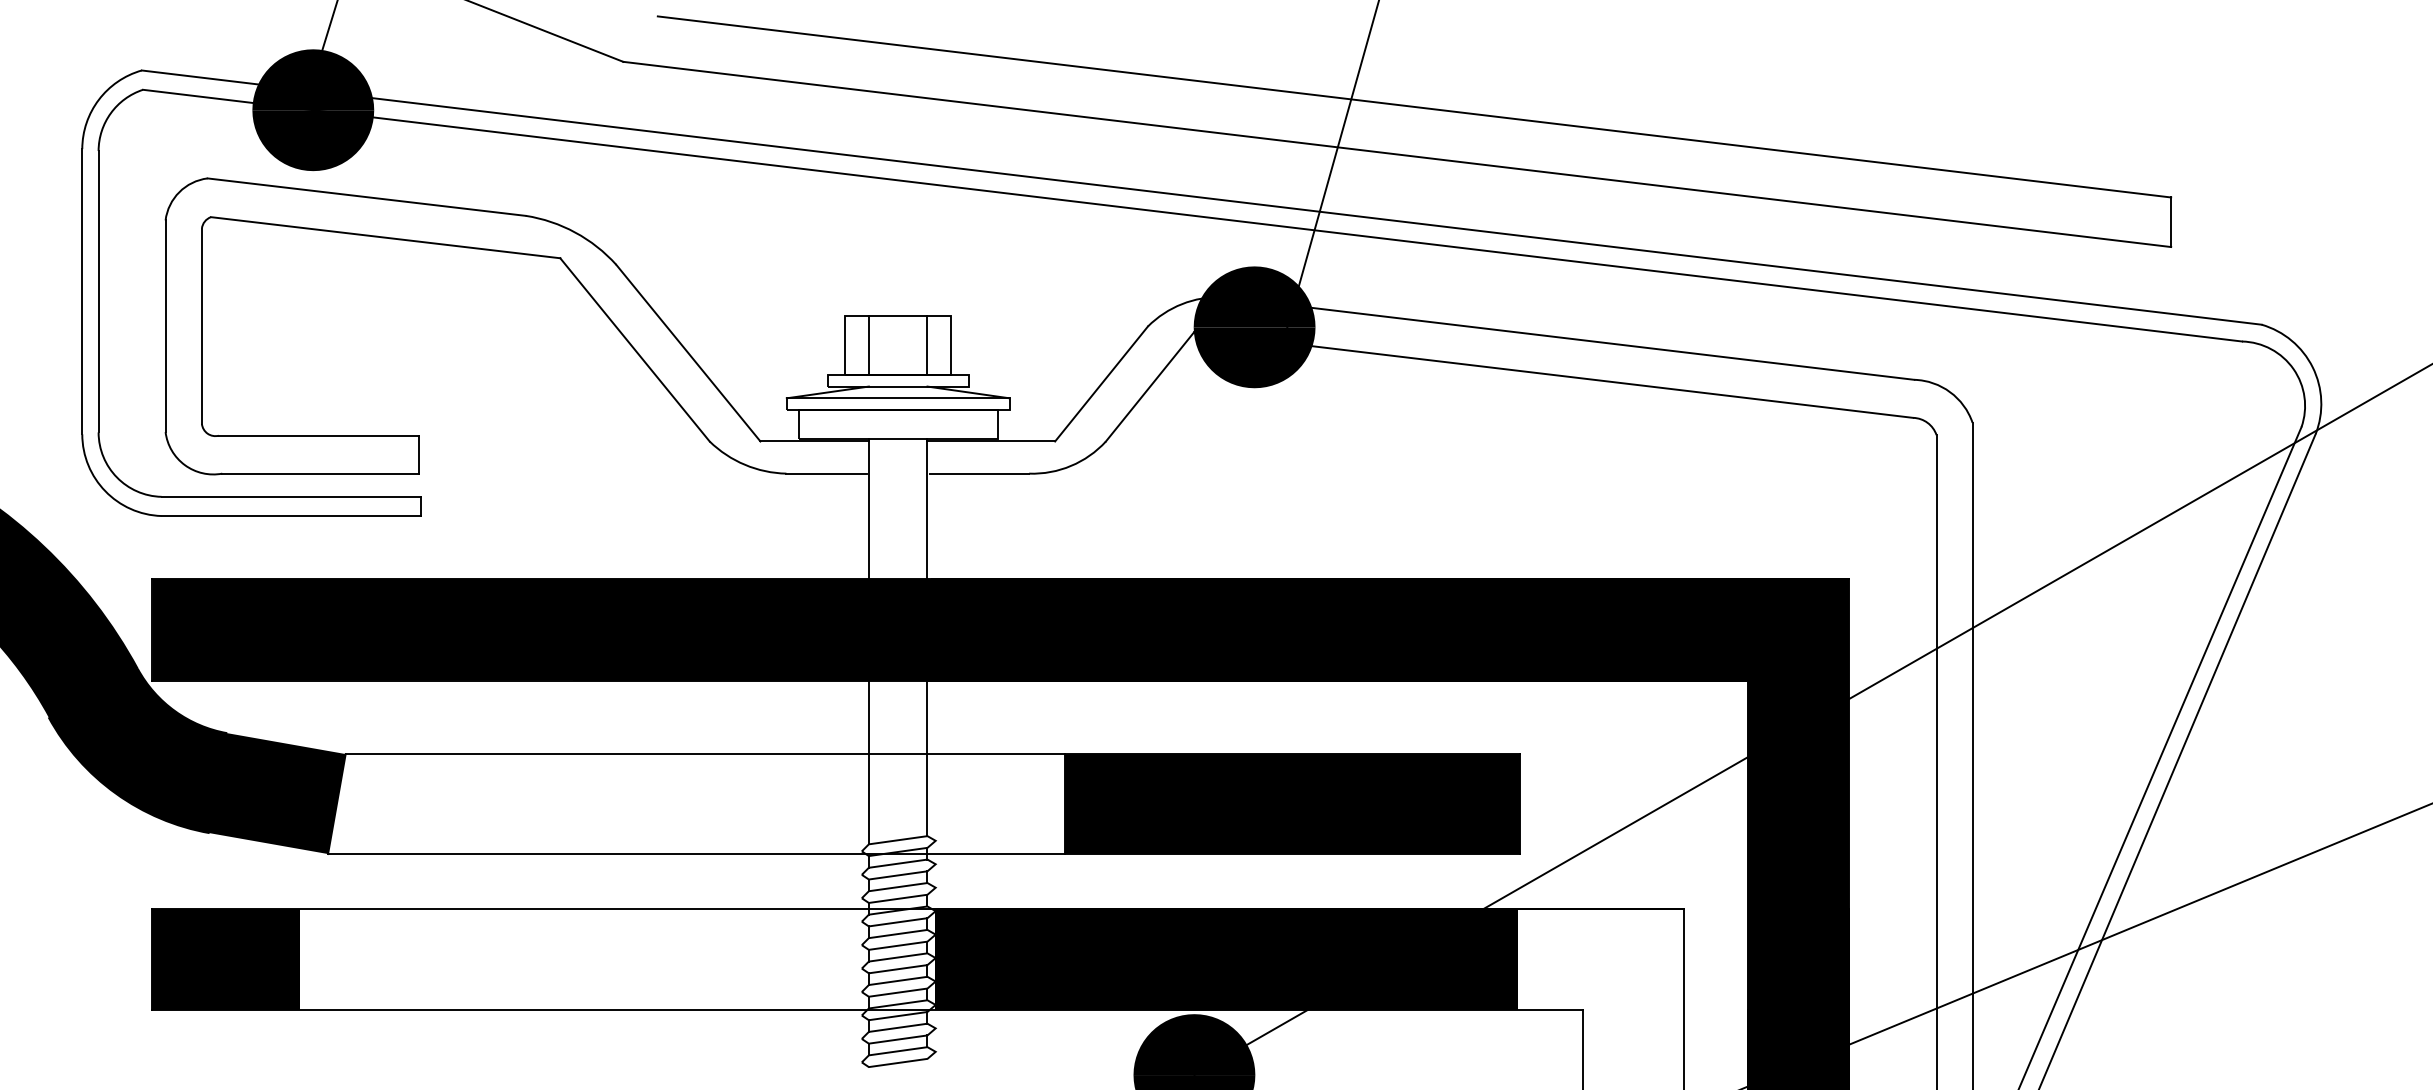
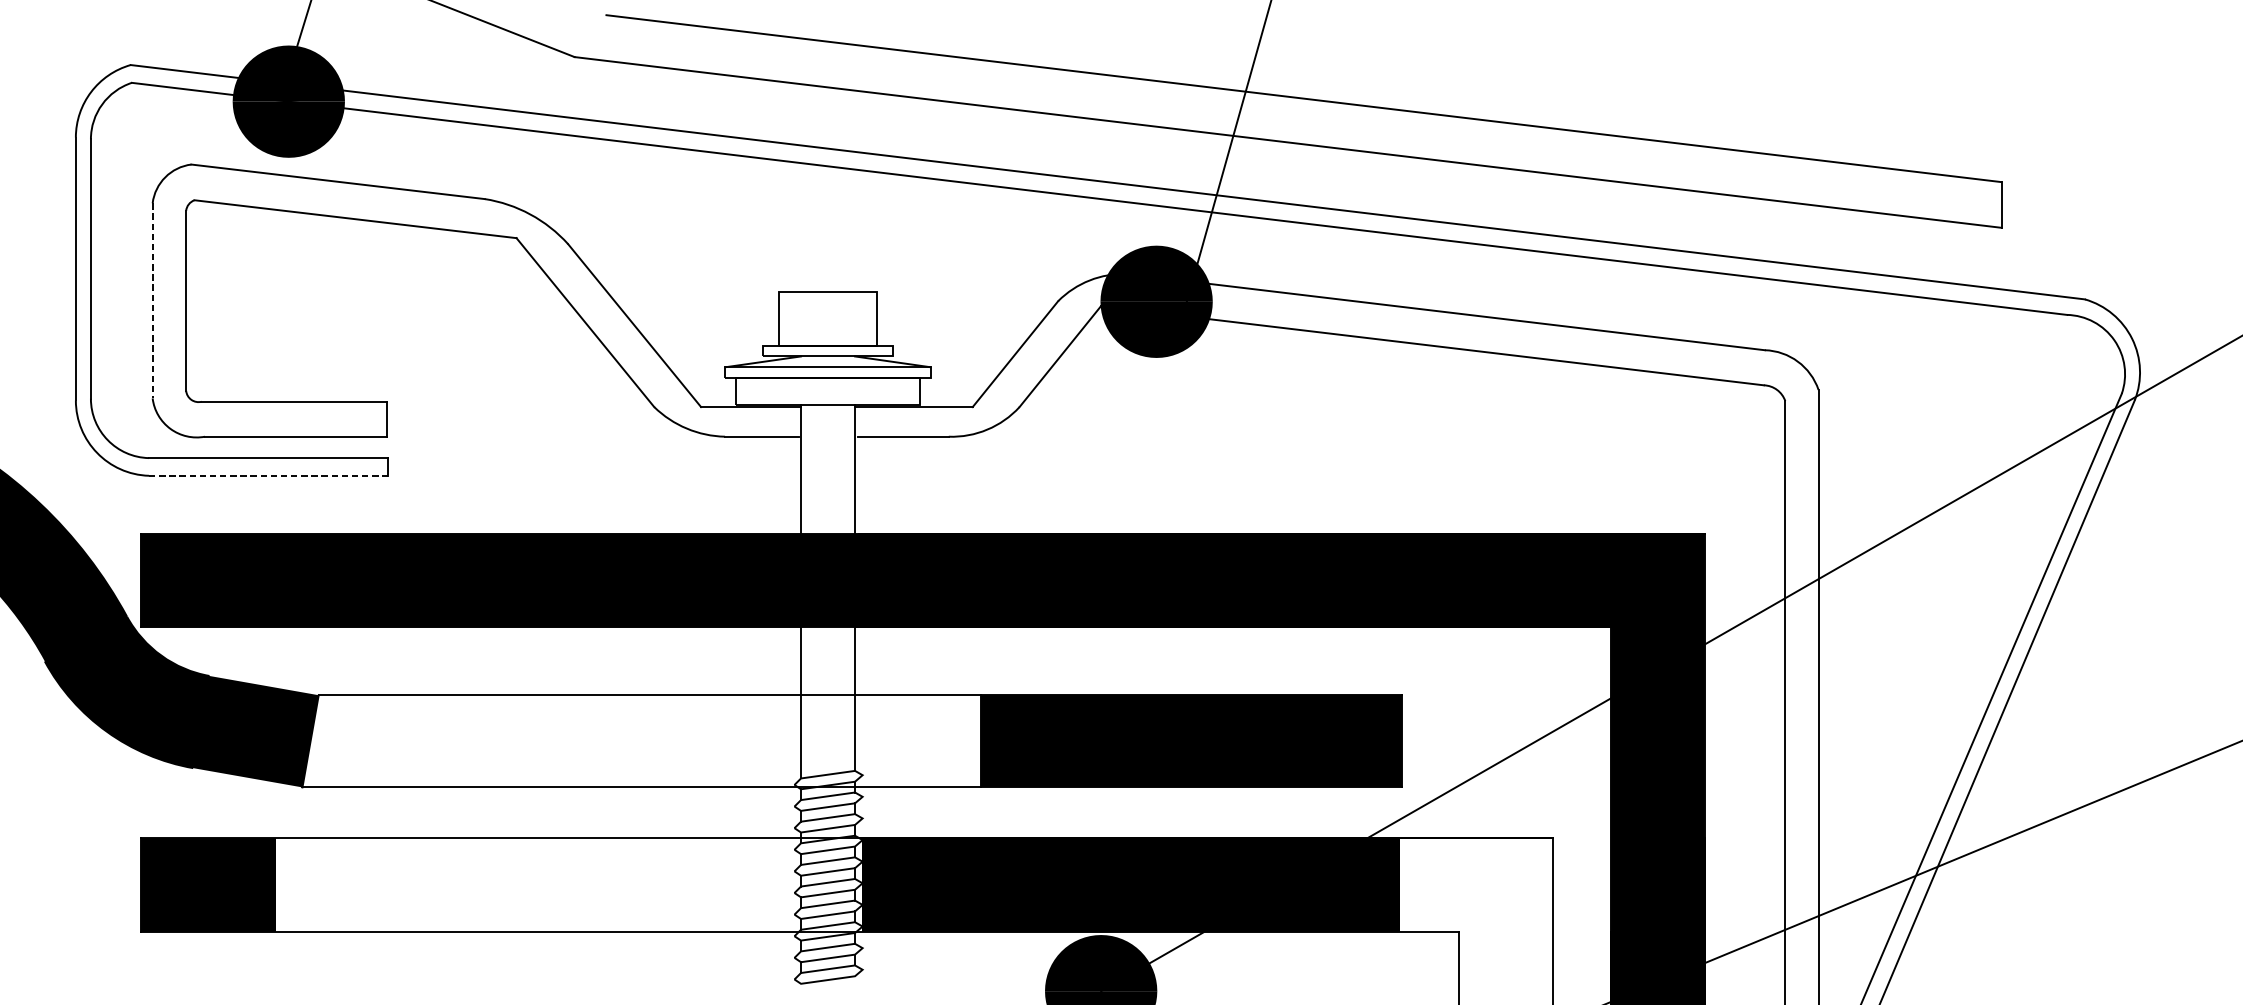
line: (165, 326) -> (152, 301), solid -> dashed
line: (868, 345) -> (800, 318), removed
line: (927, 345) -> (855, 318), removed
line: (291, 516) -> (268, 476), solid -> dashed

